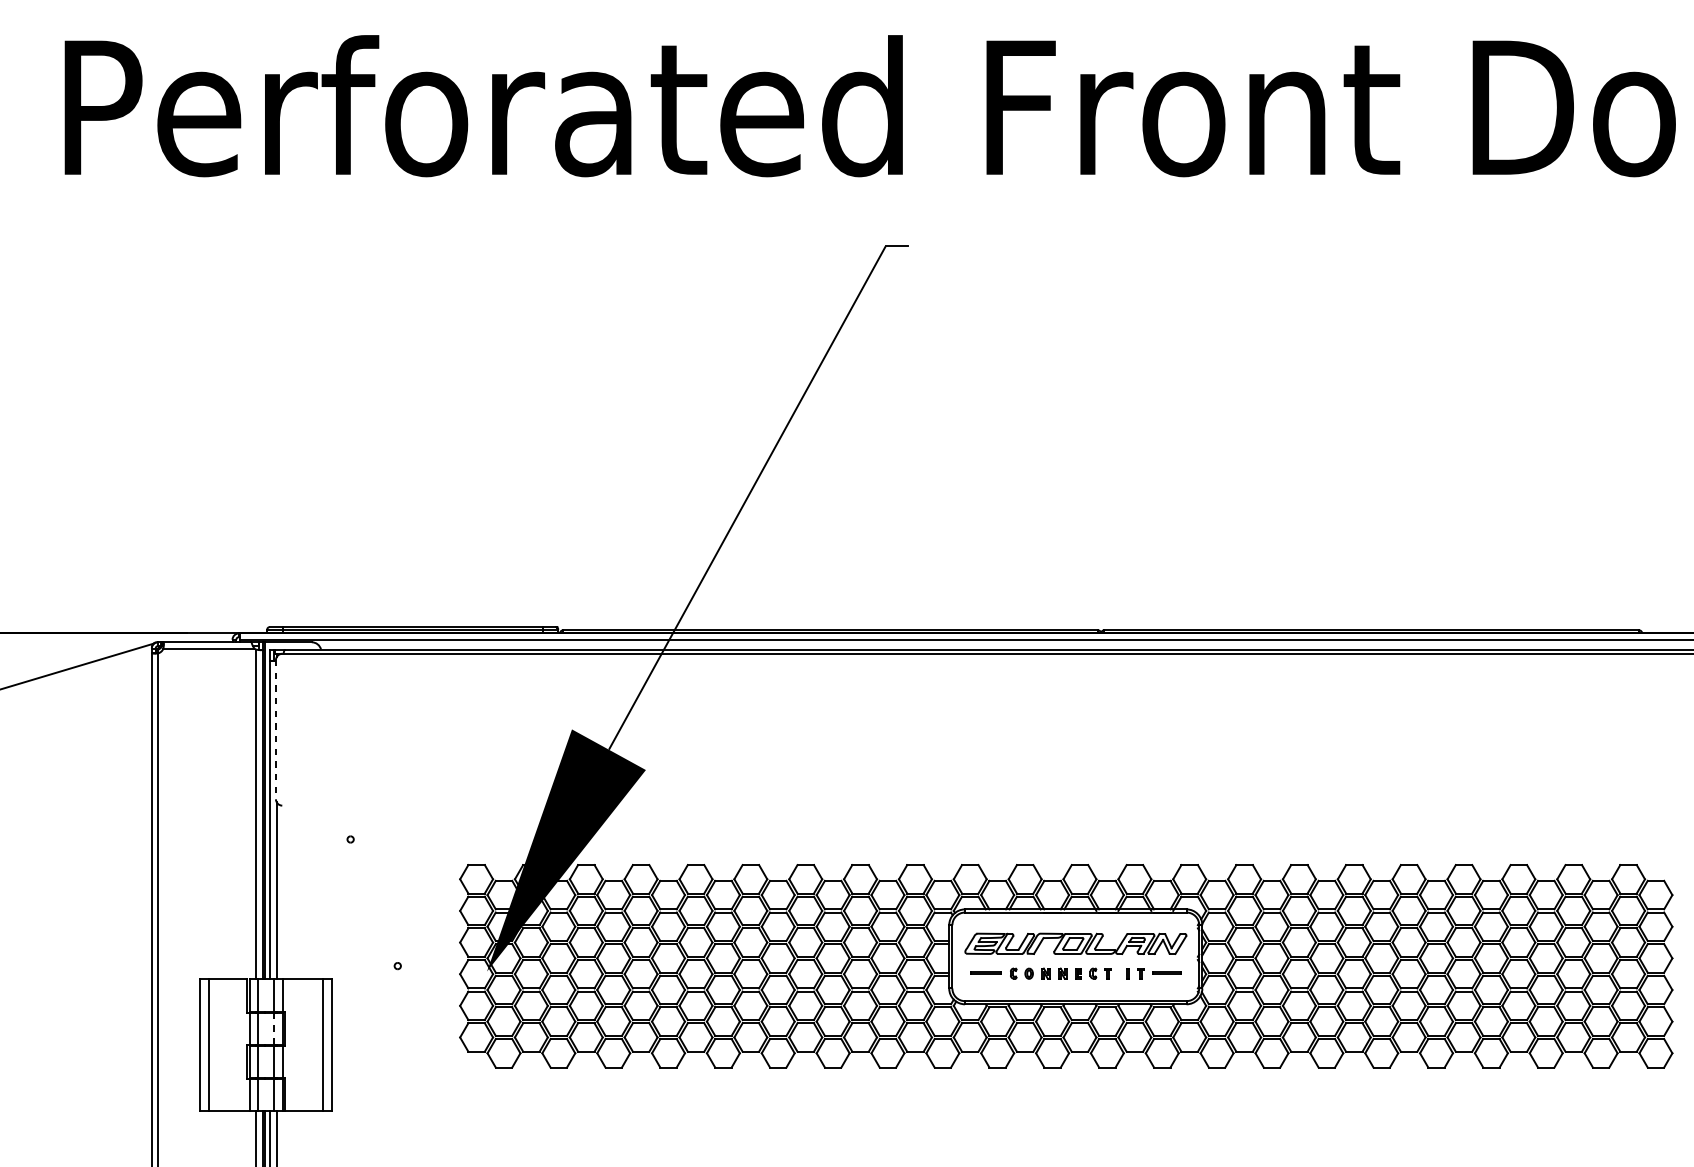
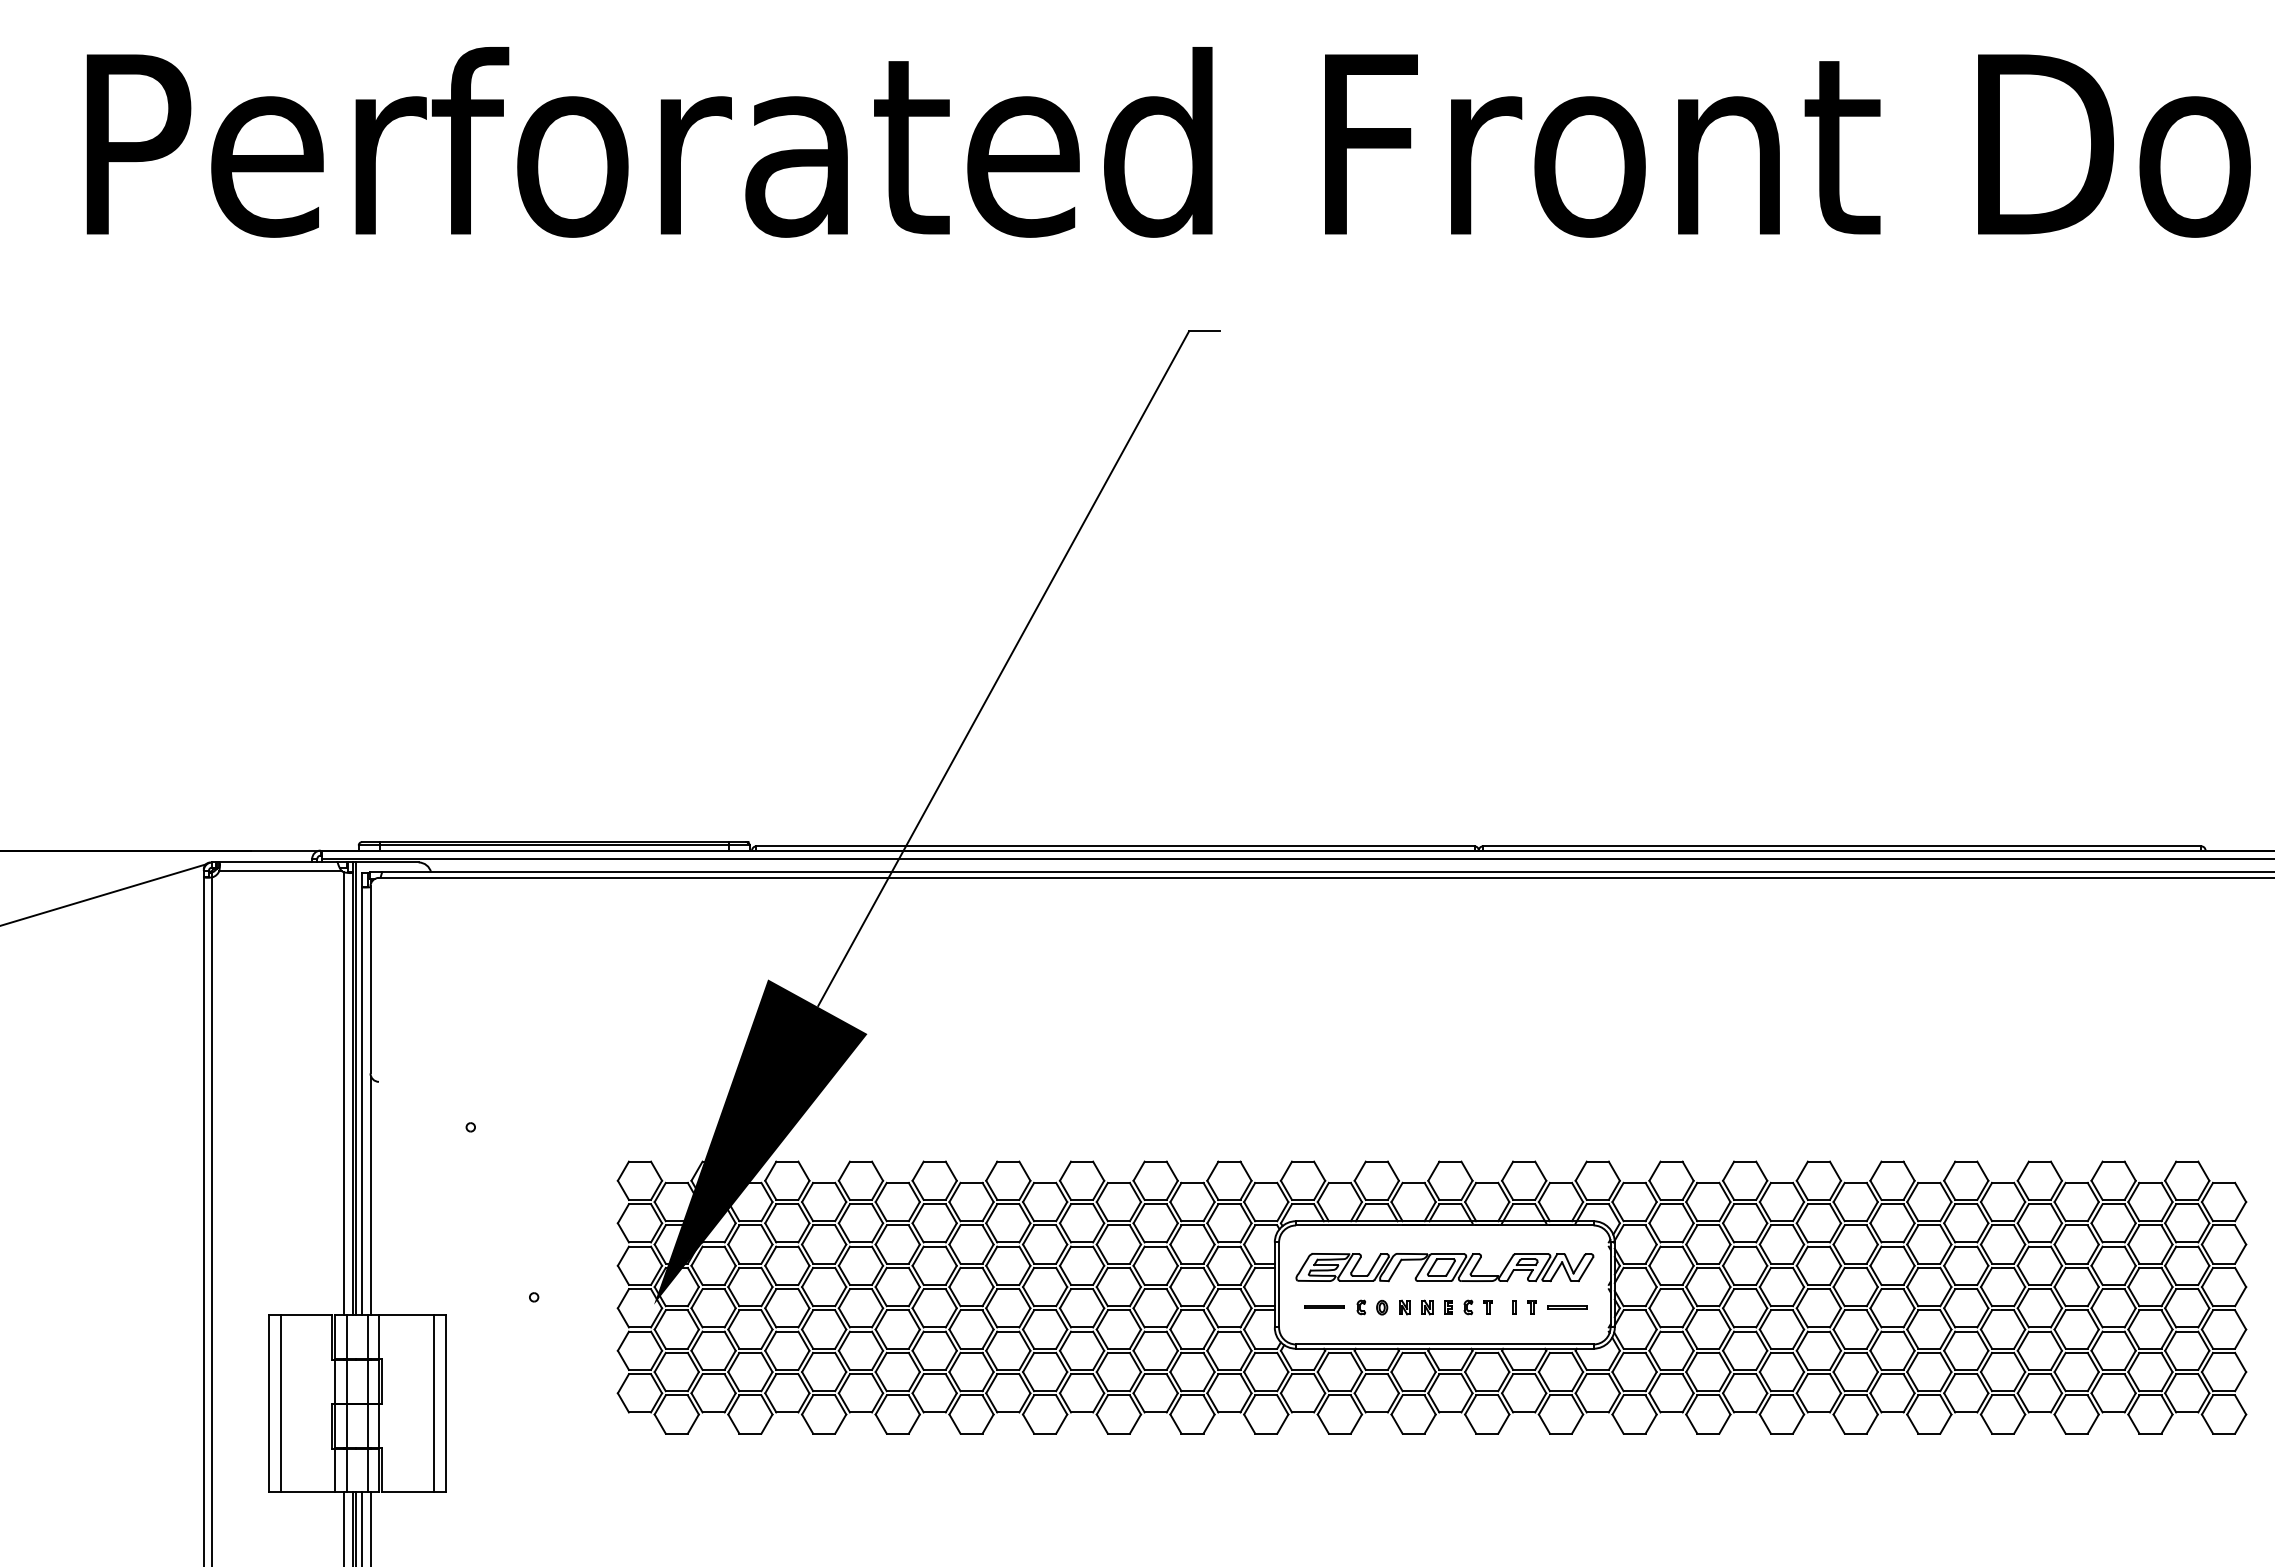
line: (275, 730) -> (370, 980), dashed -> solid
line: (273, 1028) -> (367, 1381), dashed -> solid

